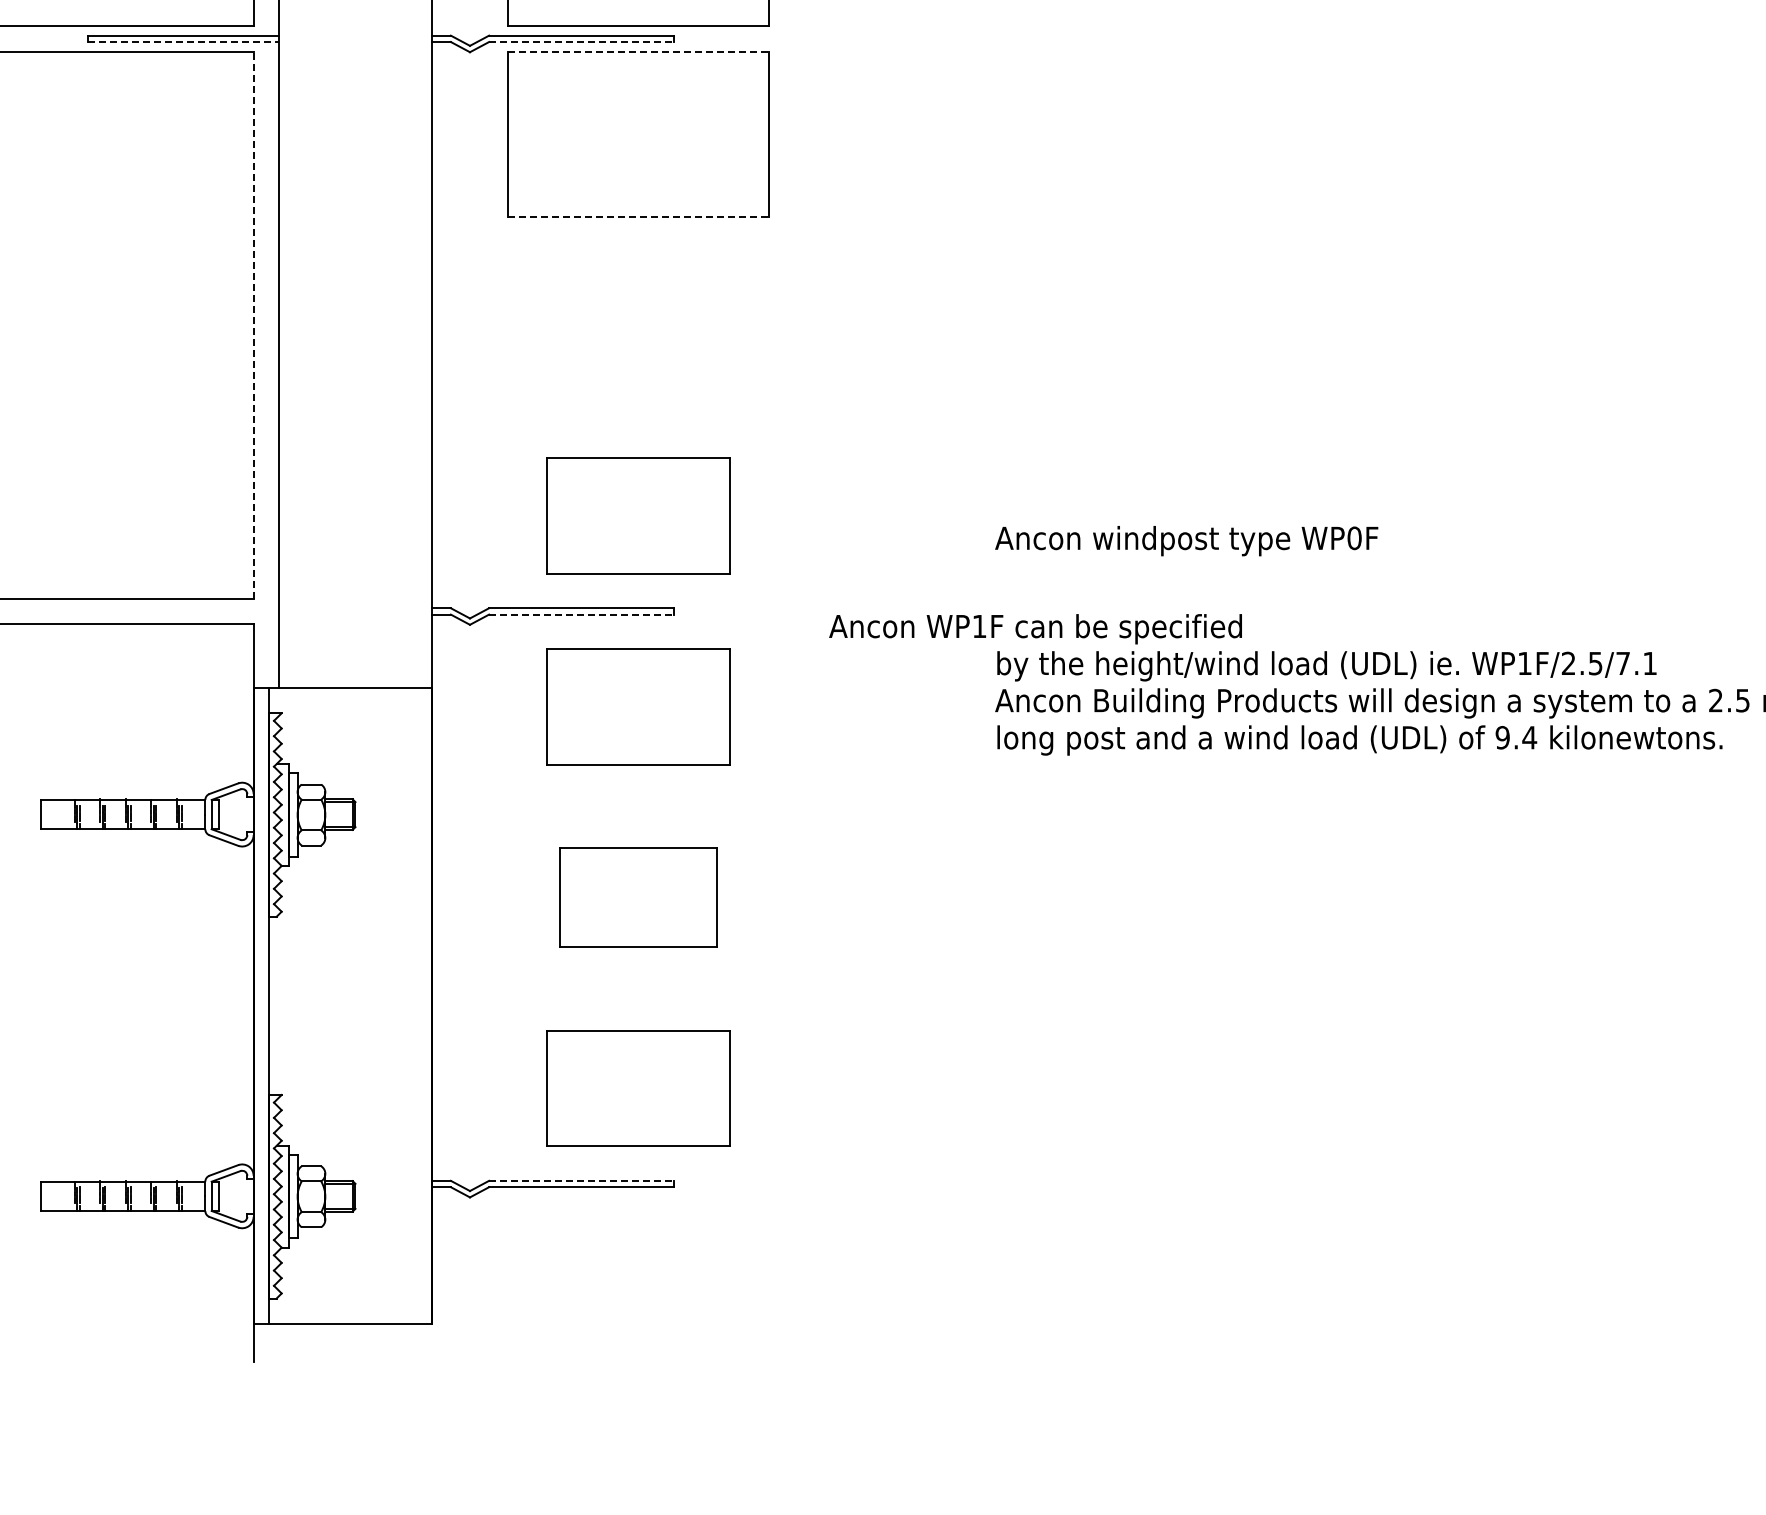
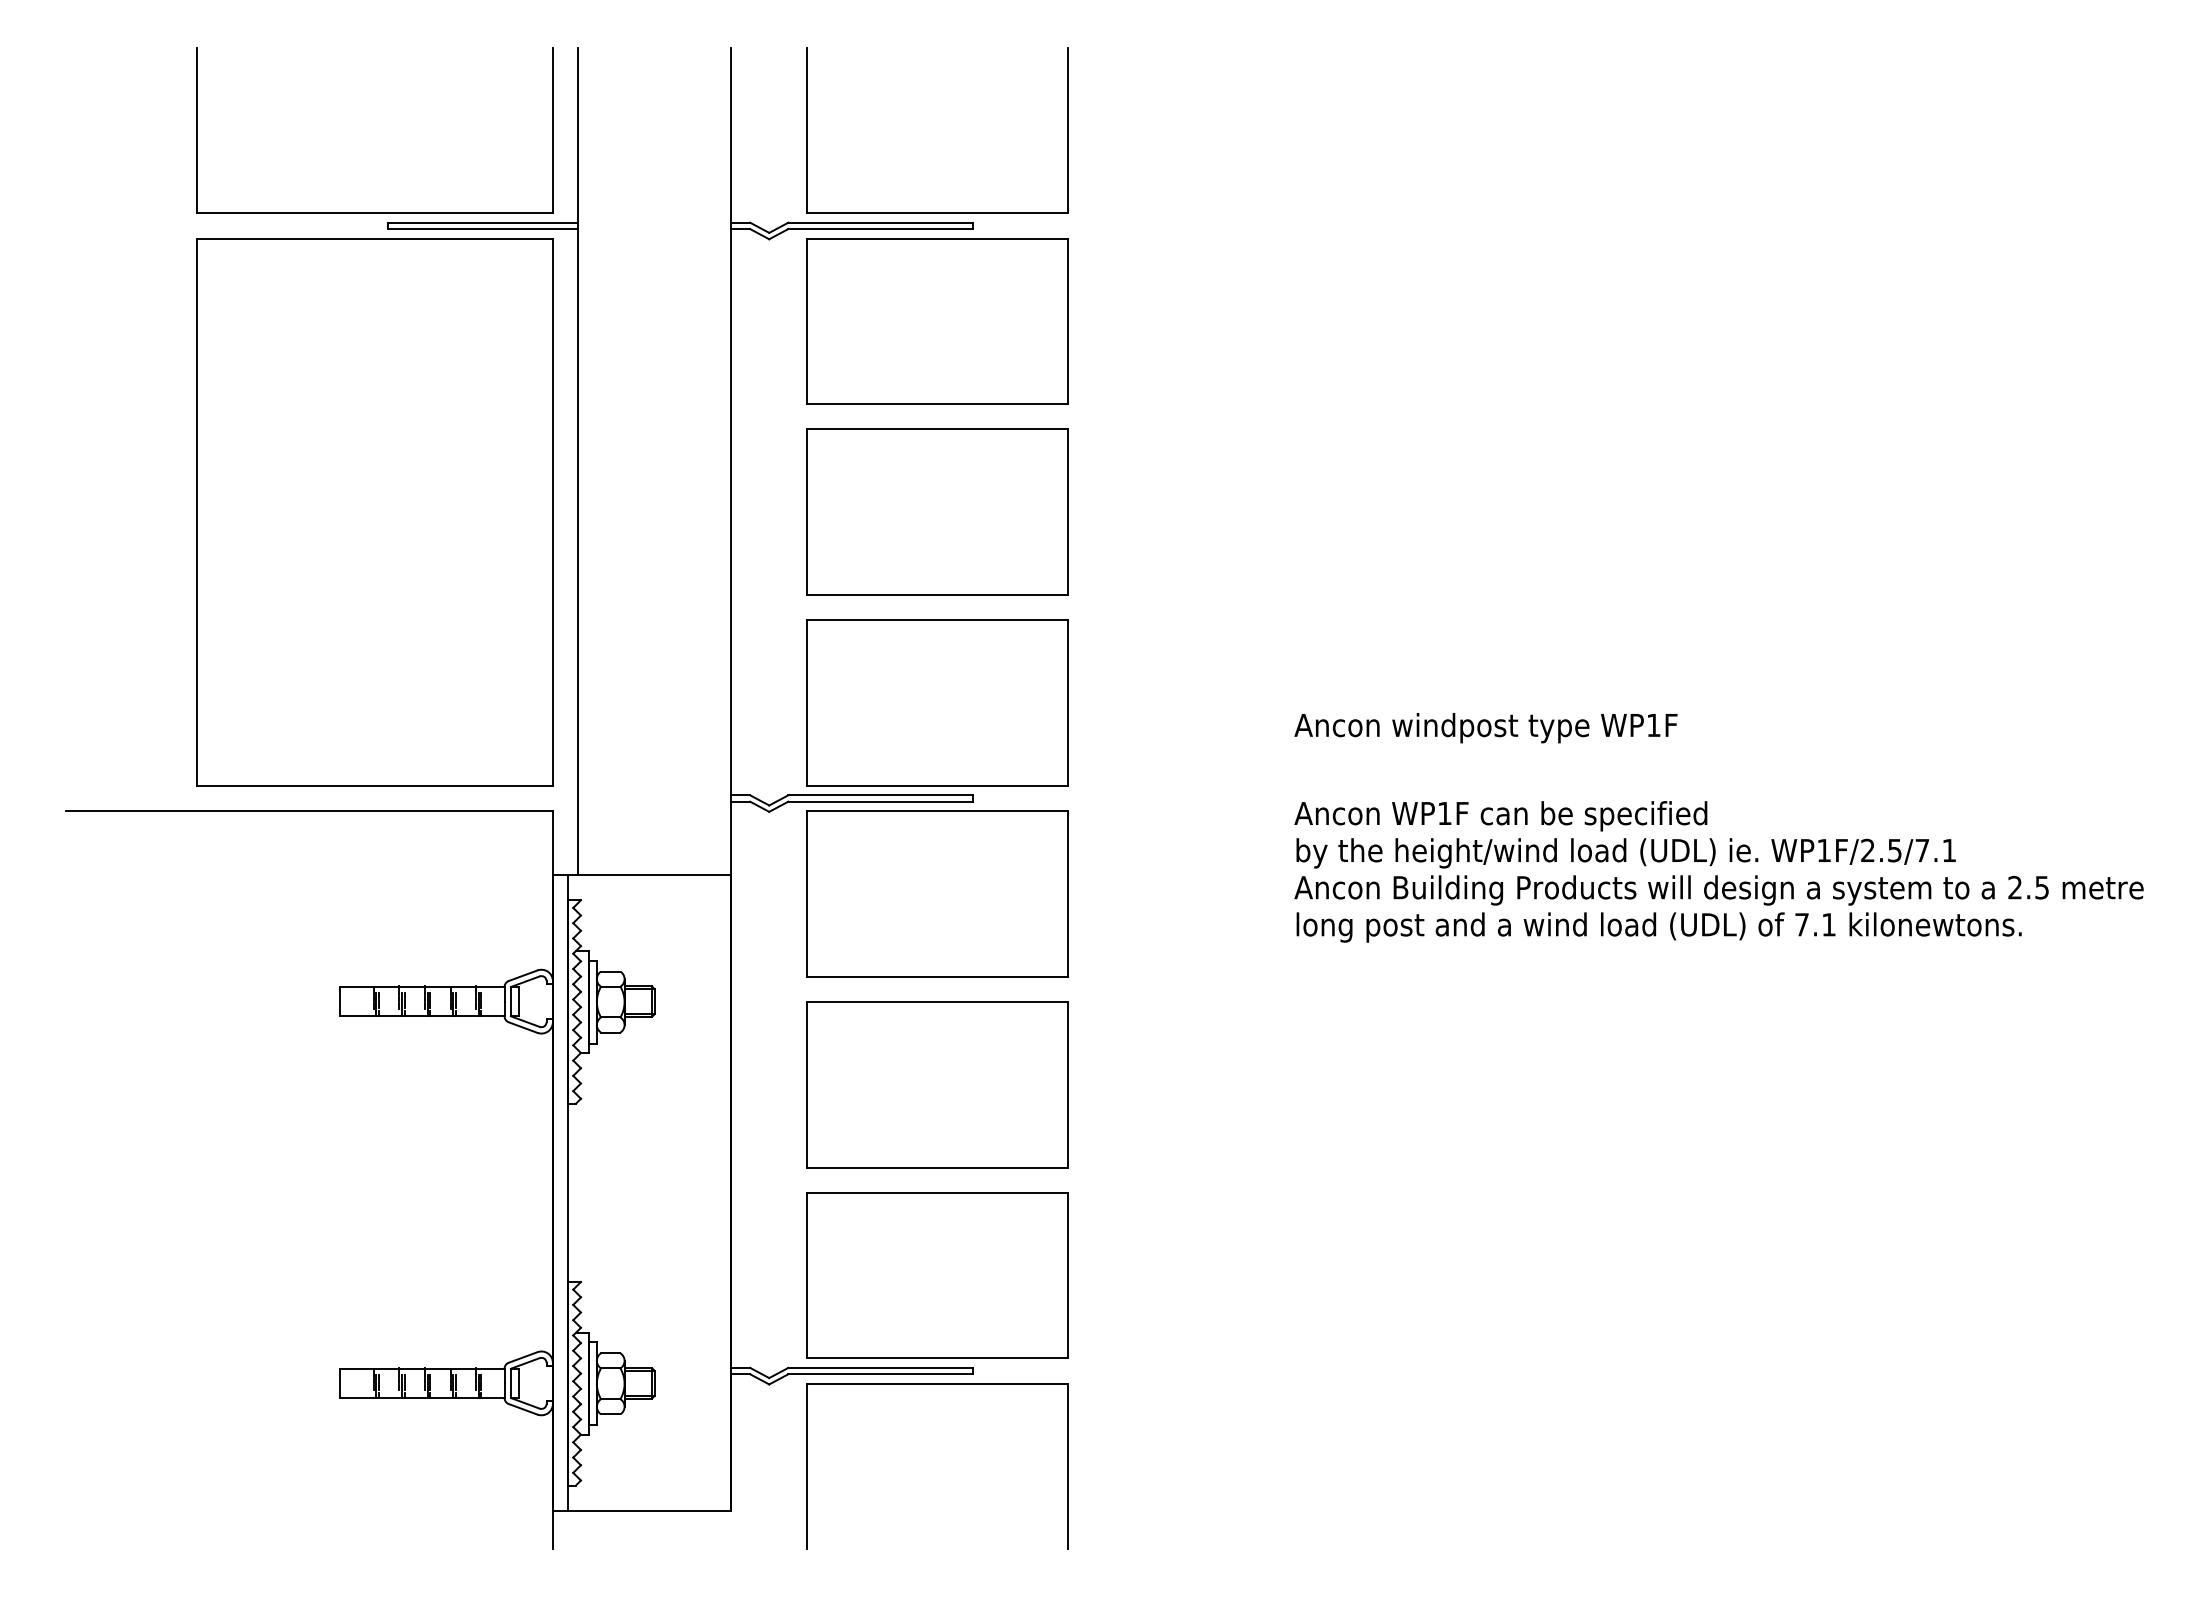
line: (184, 42) -> (483, 229), dashed -> solid
line: (582, 42) -> (881, 229), dashed -> solid
line: (639, 51) -> (938, 238), dashed -> solid
line: (639, 217) -> (938, 404), dashed -> solid
part: (638, 324) -> (937, 511), added
line: (253, 325) -> (552, 512), dashed -> solid
part: (638, 515) -> (937, 702), size x1.43
text: (1354, 538) -> (1653, 725), WP0F -> WP1F
line: (582, 614) -> (881, 801), dashed -> solid
text: (1035, 629) -> (1500, 816), moved
part: (638, 706) -> (937, 893), size x1.43
text: (1516, 737) -> (1815, 924), 9.4 -> 7.1
part: (638, 897) -> (937, 1084), size x1.67
part: (638, 1088) -> (937, 1275), size x1.43
line: (582, 1180) -> (881, 1367), dashed -> solid
part: (638, 1197) -> (937, 1384), added

